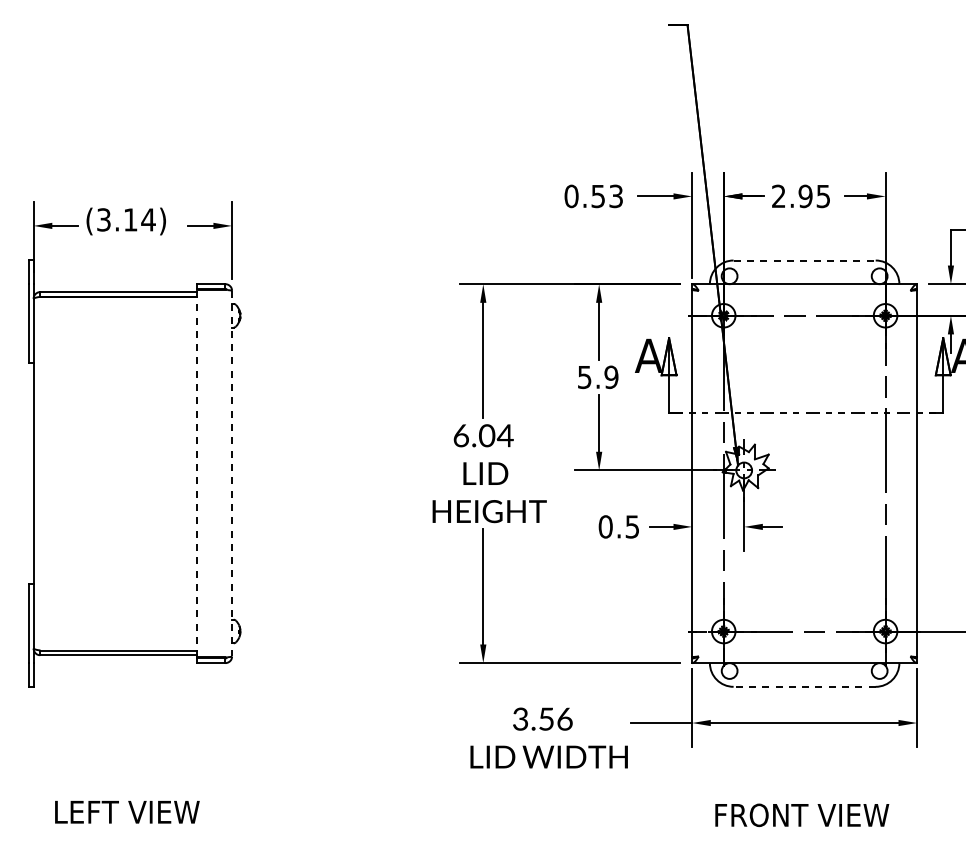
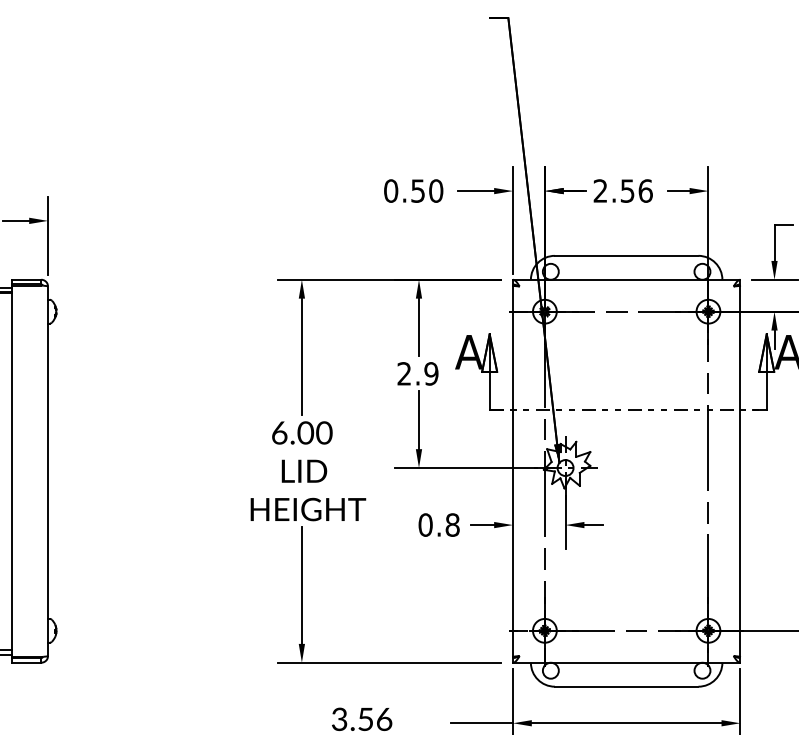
text: (616, 196) -> (436, 191), 0.53 -> 0.50
text: (814, 196) -> (636, 191), 2.95 -> 2.56
line: (805, 260) -> (627, 255), dashed -> solid
text: (584, 377) -> (404, 374), 5.9 -> 2.9
text: (504, 435) -> (323, 432), 6.04 -> 6.00
line: (196, 473) -> (12, 471), dashed -> solid
line: (232, 473) -> (48, 471), dashed -> solid
text: (632, 526) -> (452, 524), 0.5 -> 0.8
line: (804, 686) -> (626, 686), dashed -> solid

